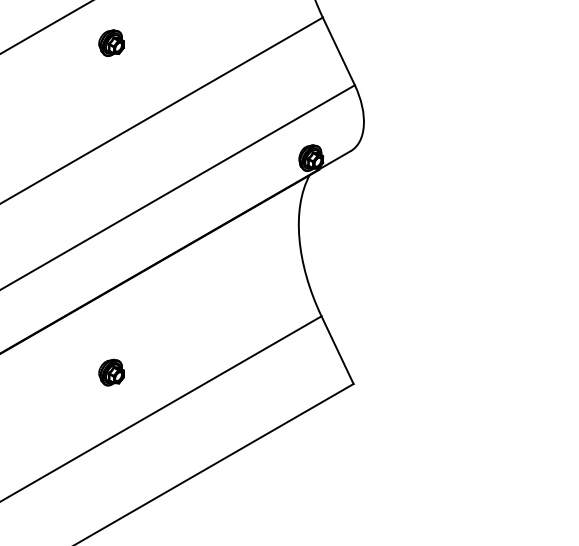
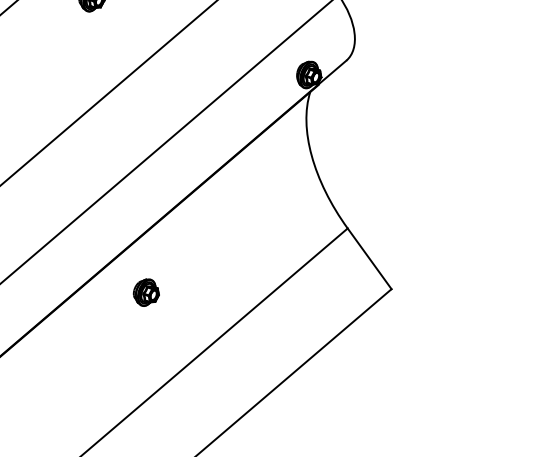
part: (111, 372) -> (145, 292), moved

